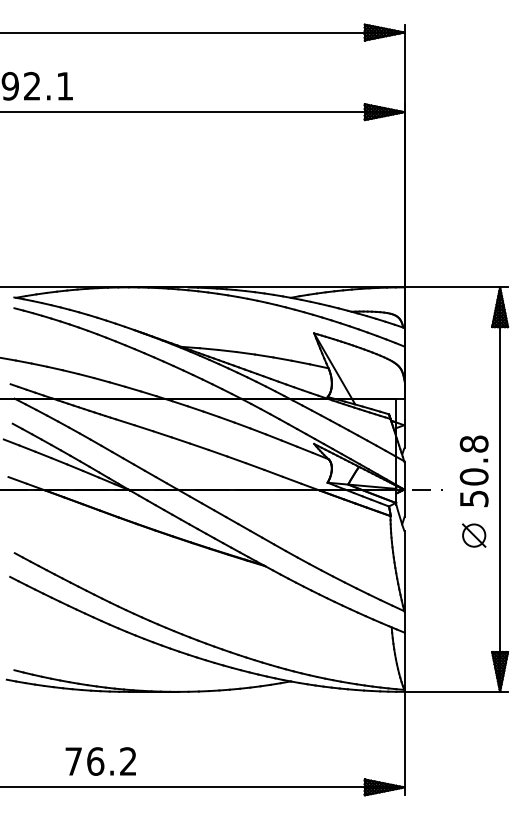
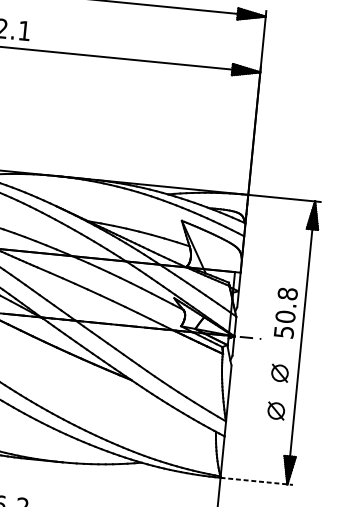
text: (473, 471) -> (285, 313), moved
part: (474, 589) -> (276, 411), added
line: (456, 691) -> (256, 481), solid -> dashed

